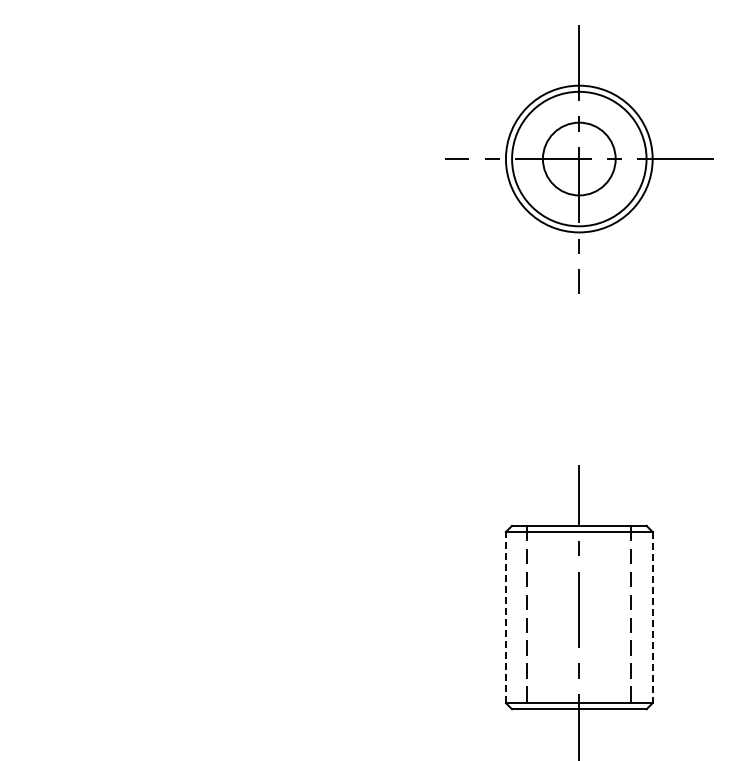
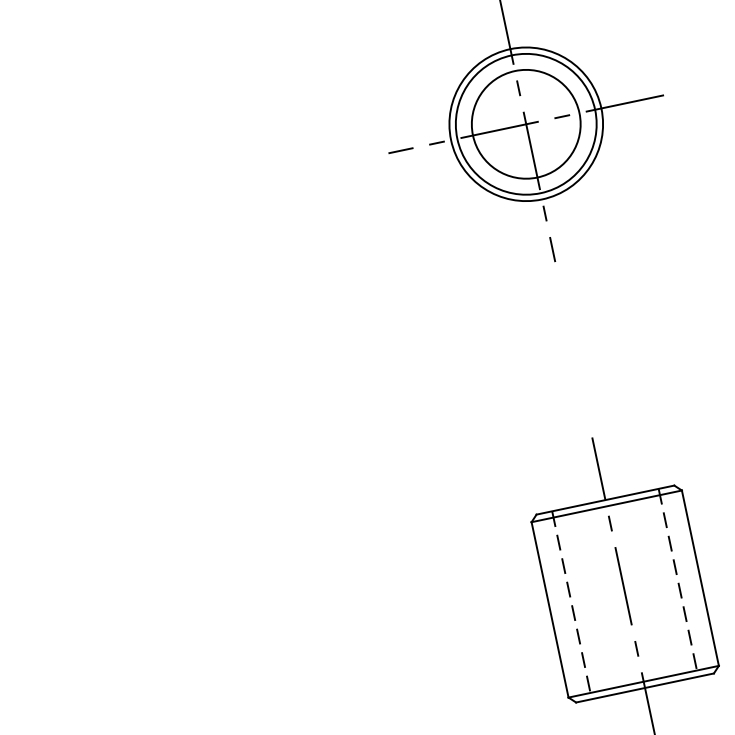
circle: (579, 159) -> (526, 124), size x1.43
line: (505, 617) -> (549, 609), dashed -> solid
line: (652, 617) -> (700, 578), dashed -> solid

